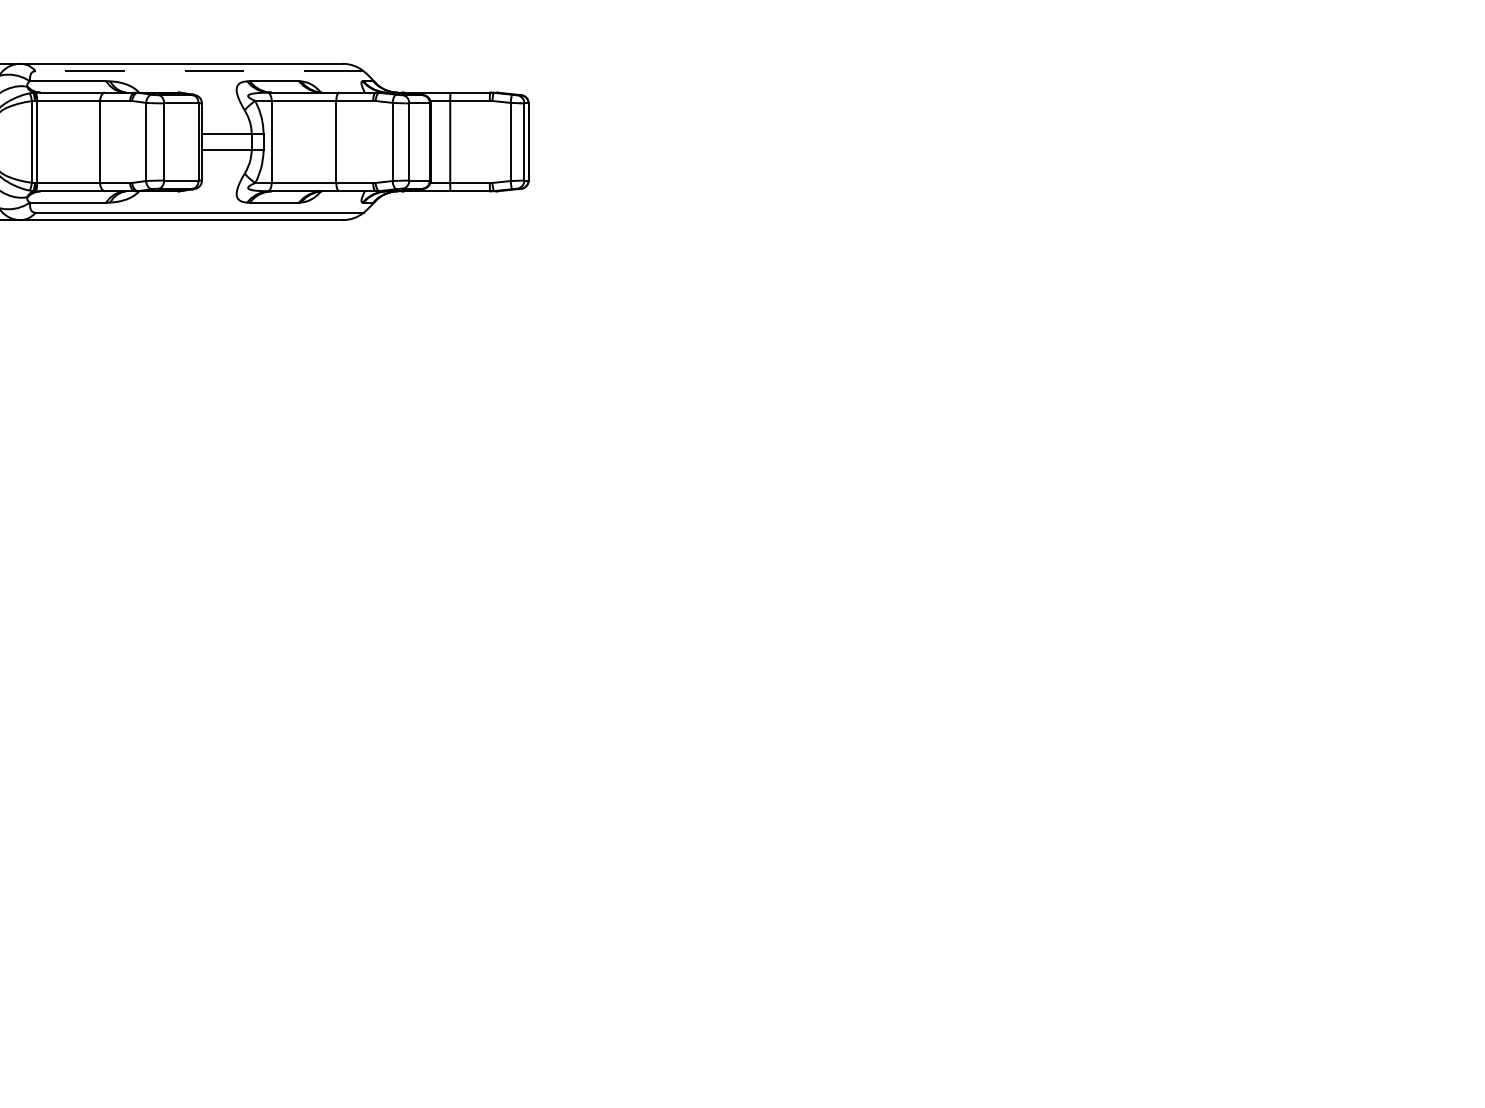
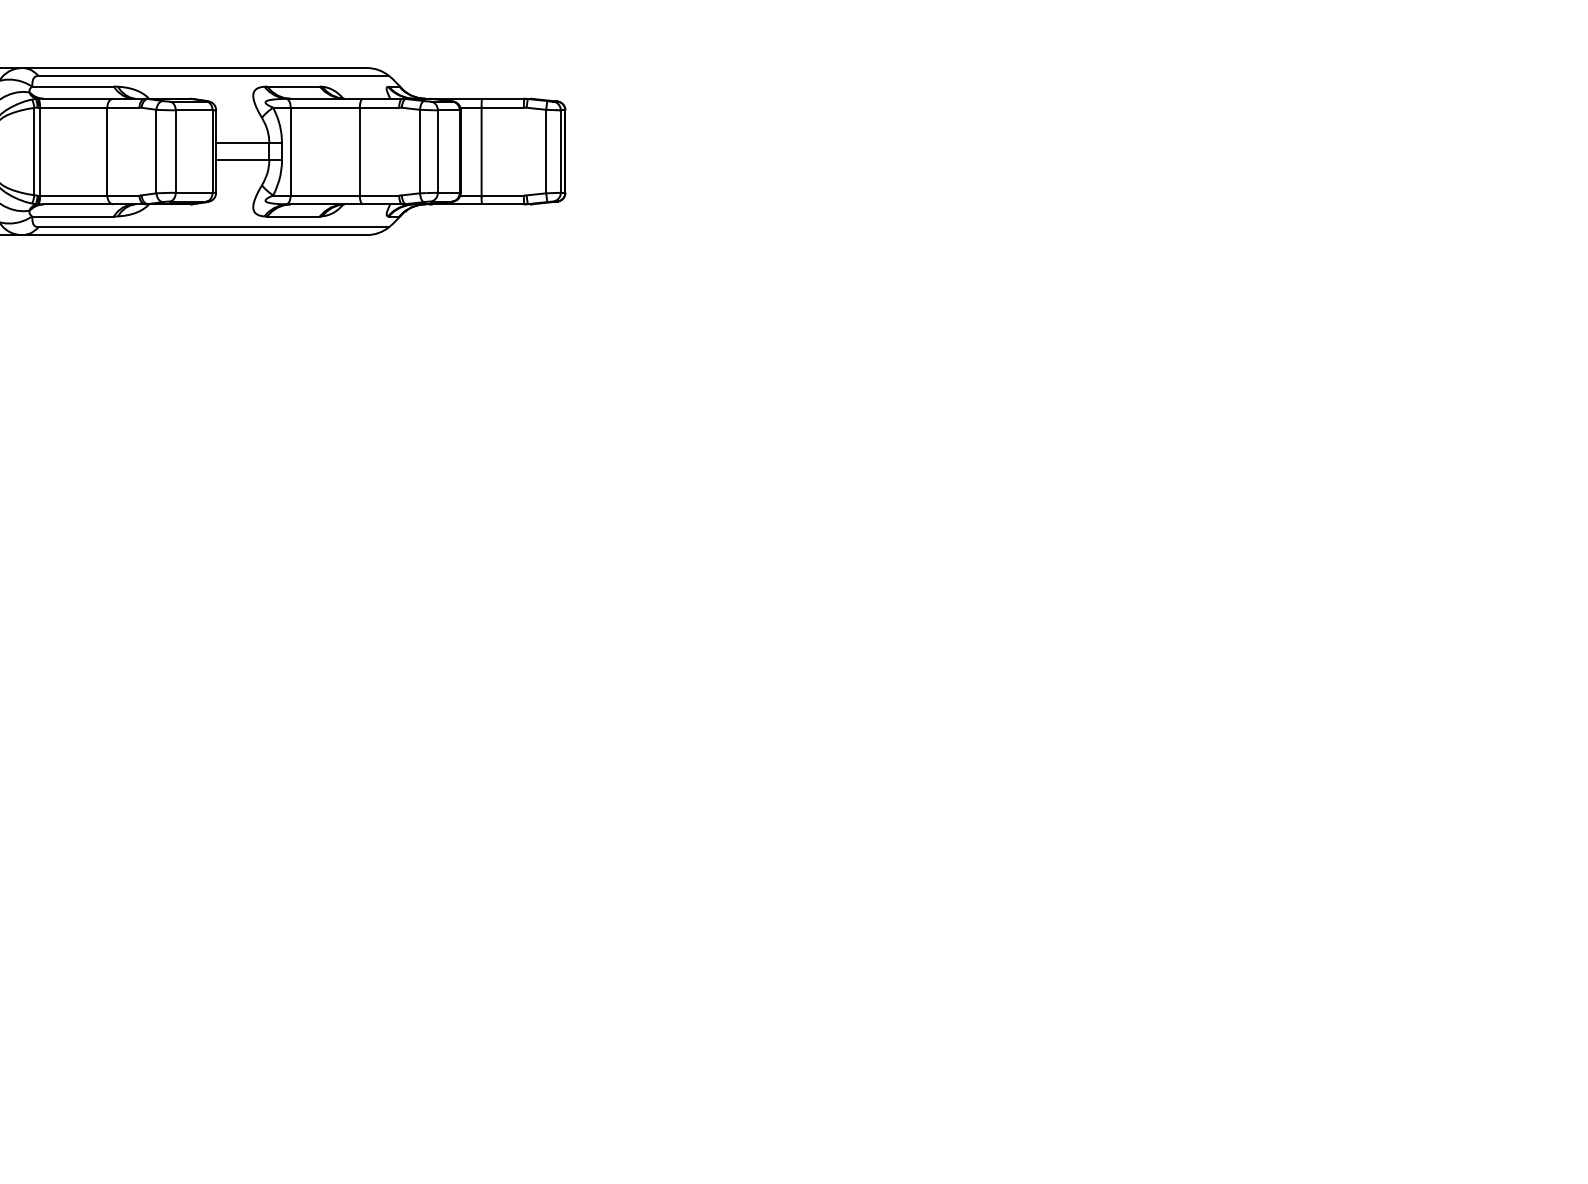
line: (199, 70) -> (213, 75), dashed -> solid

